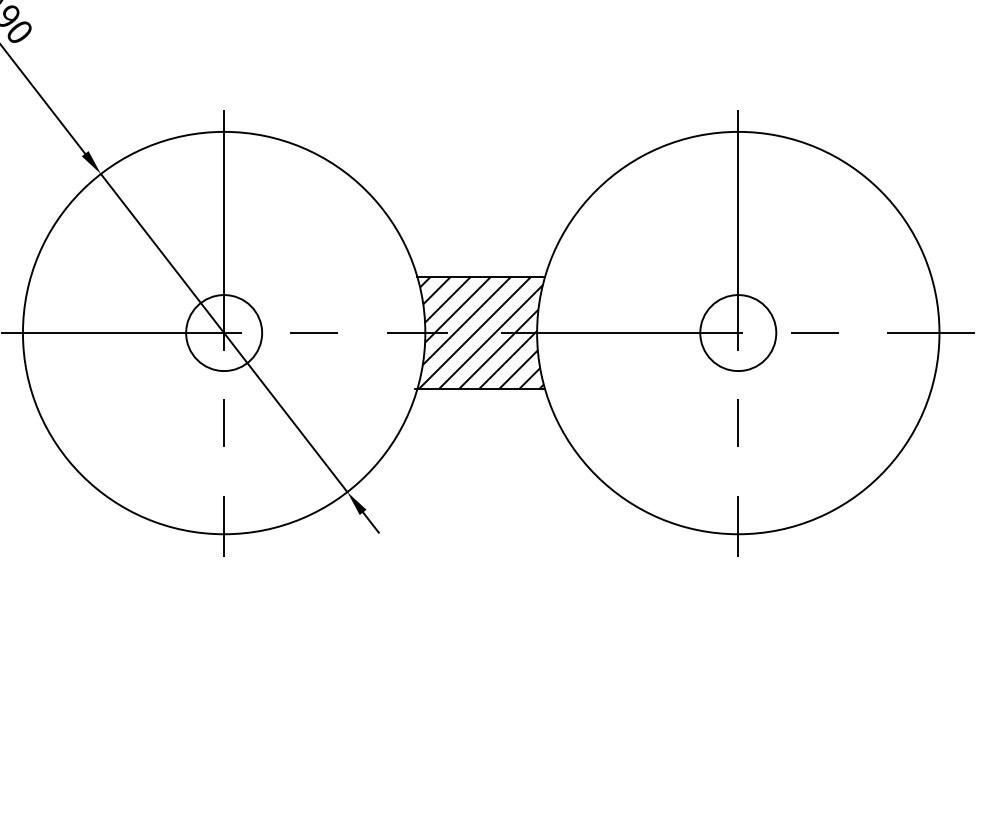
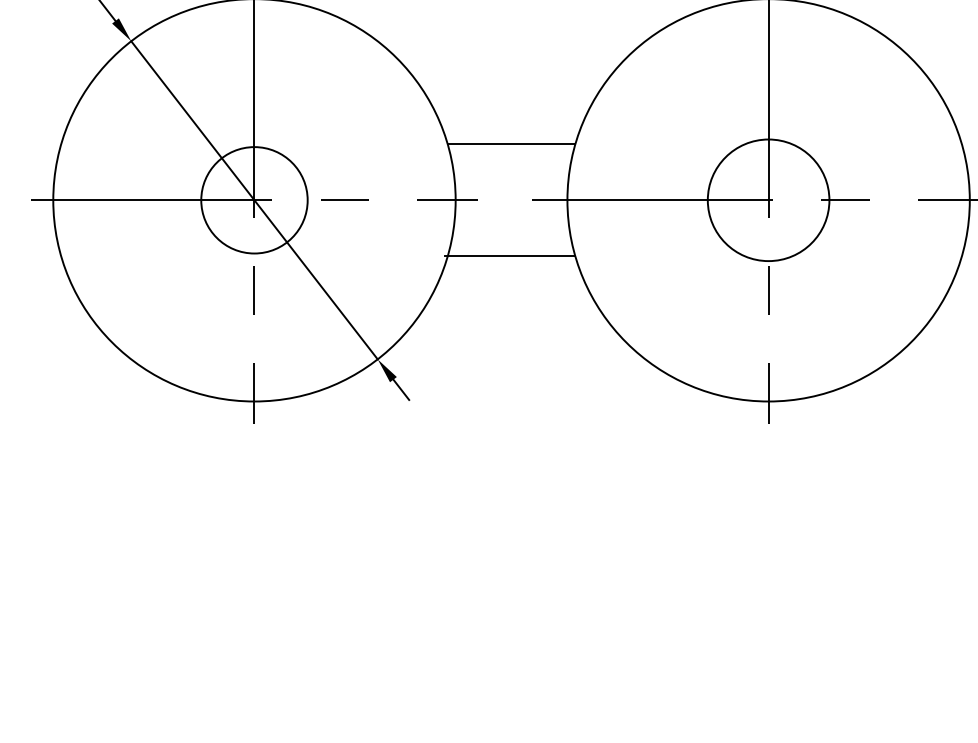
hatch: (480, 332) -> (510, 199), removed
circle: (224, 333) -> (254, 200), size x1.4
circle: (738, 333) -> (768, 200), size x1.6

